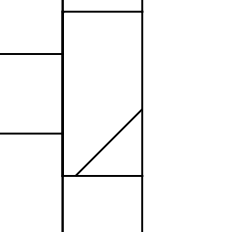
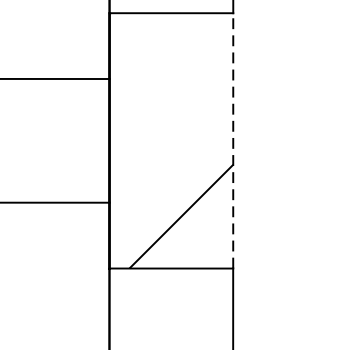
line: (142, 93) -> (233, 140), solid -> dashed

